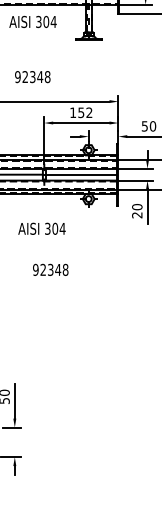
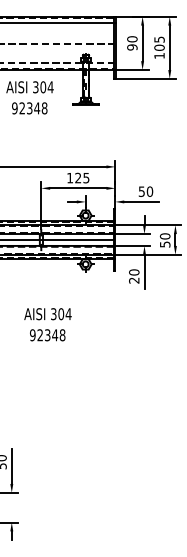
text: (32, 77) -> (29, 108), moved
text: (85, 112) -> (82, 177), 152 -> 125
text: (41, 229) -> (47, 314), moved

